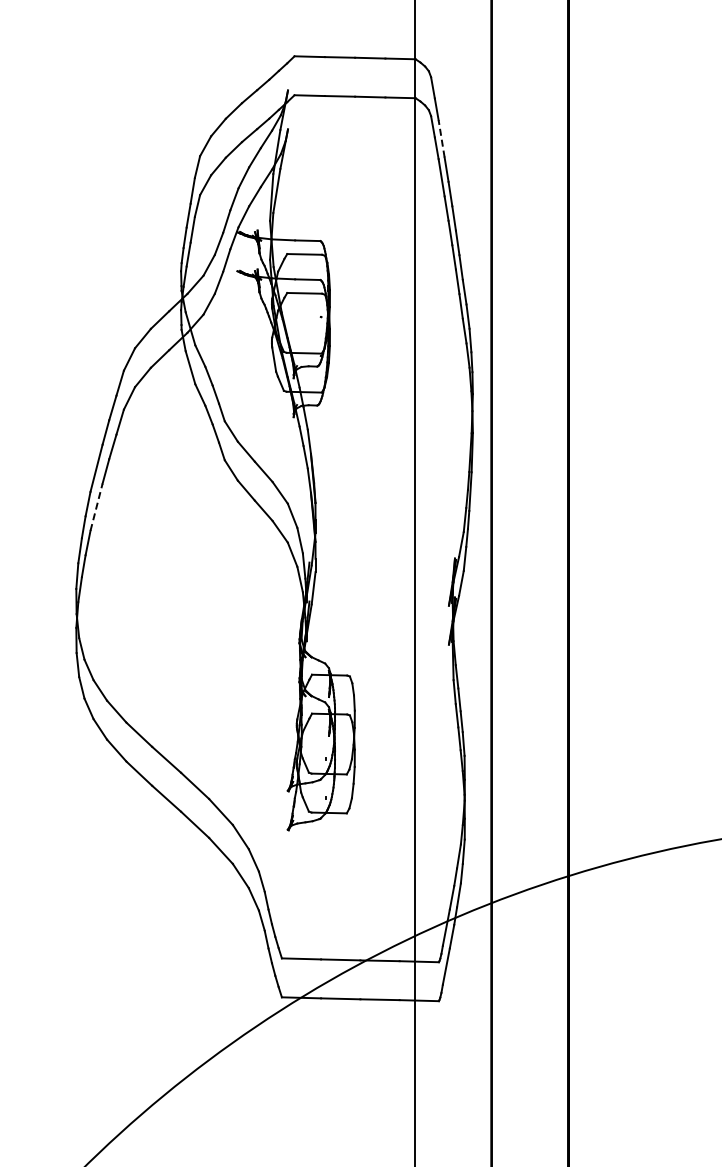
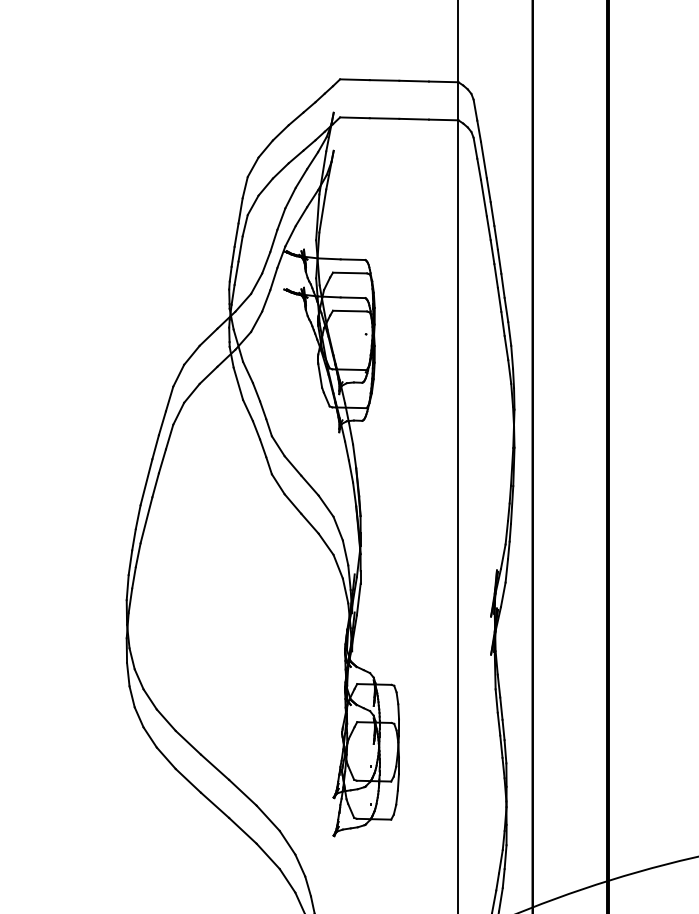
line: (441, 138) -> (483, 159), dashed -> solid
line: (96, 506) -> (146, 519), dashed -> solid

